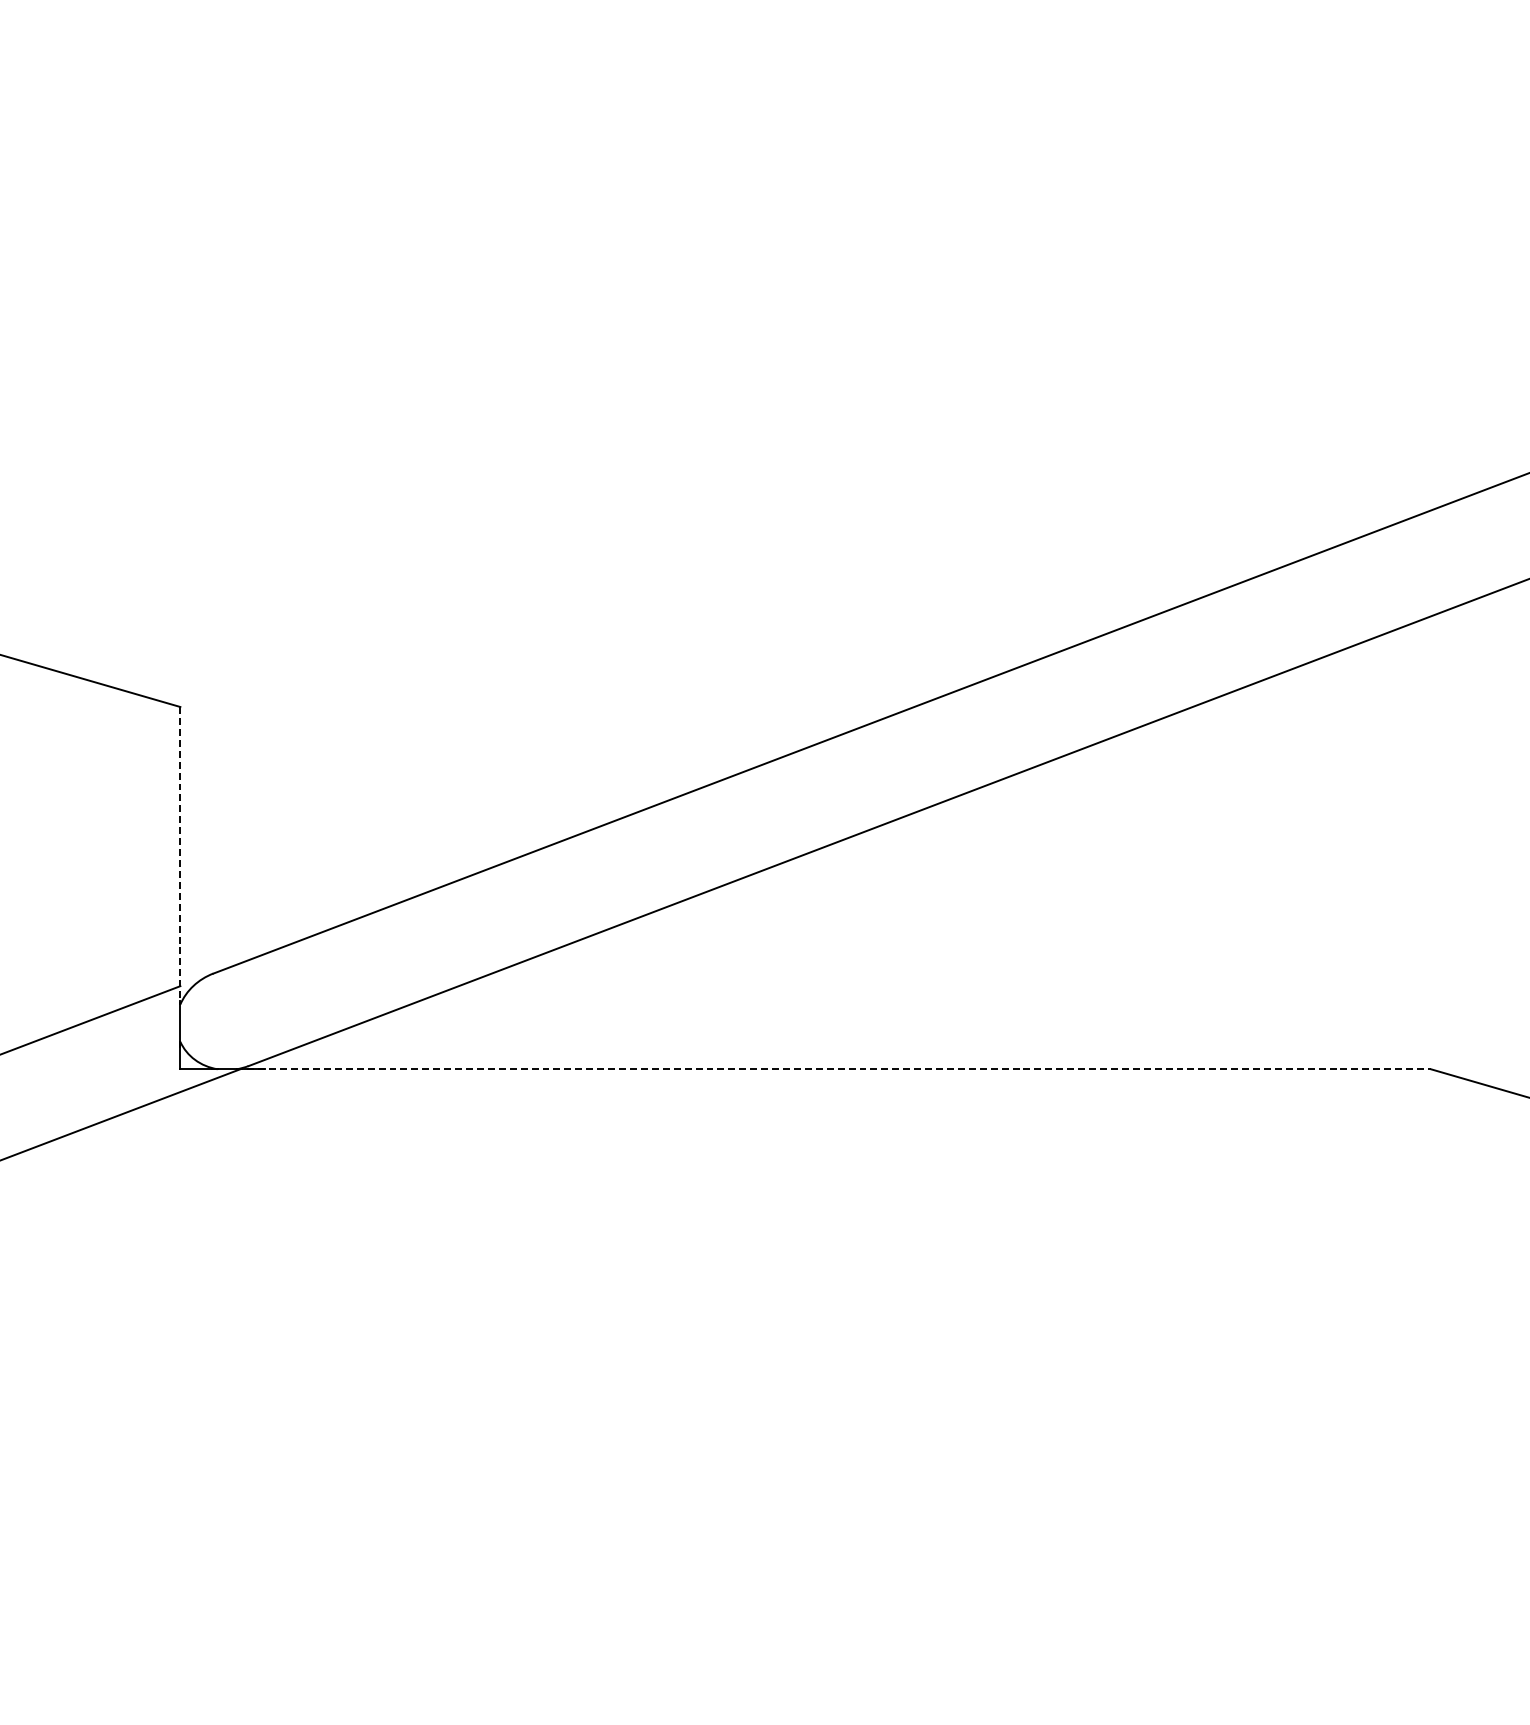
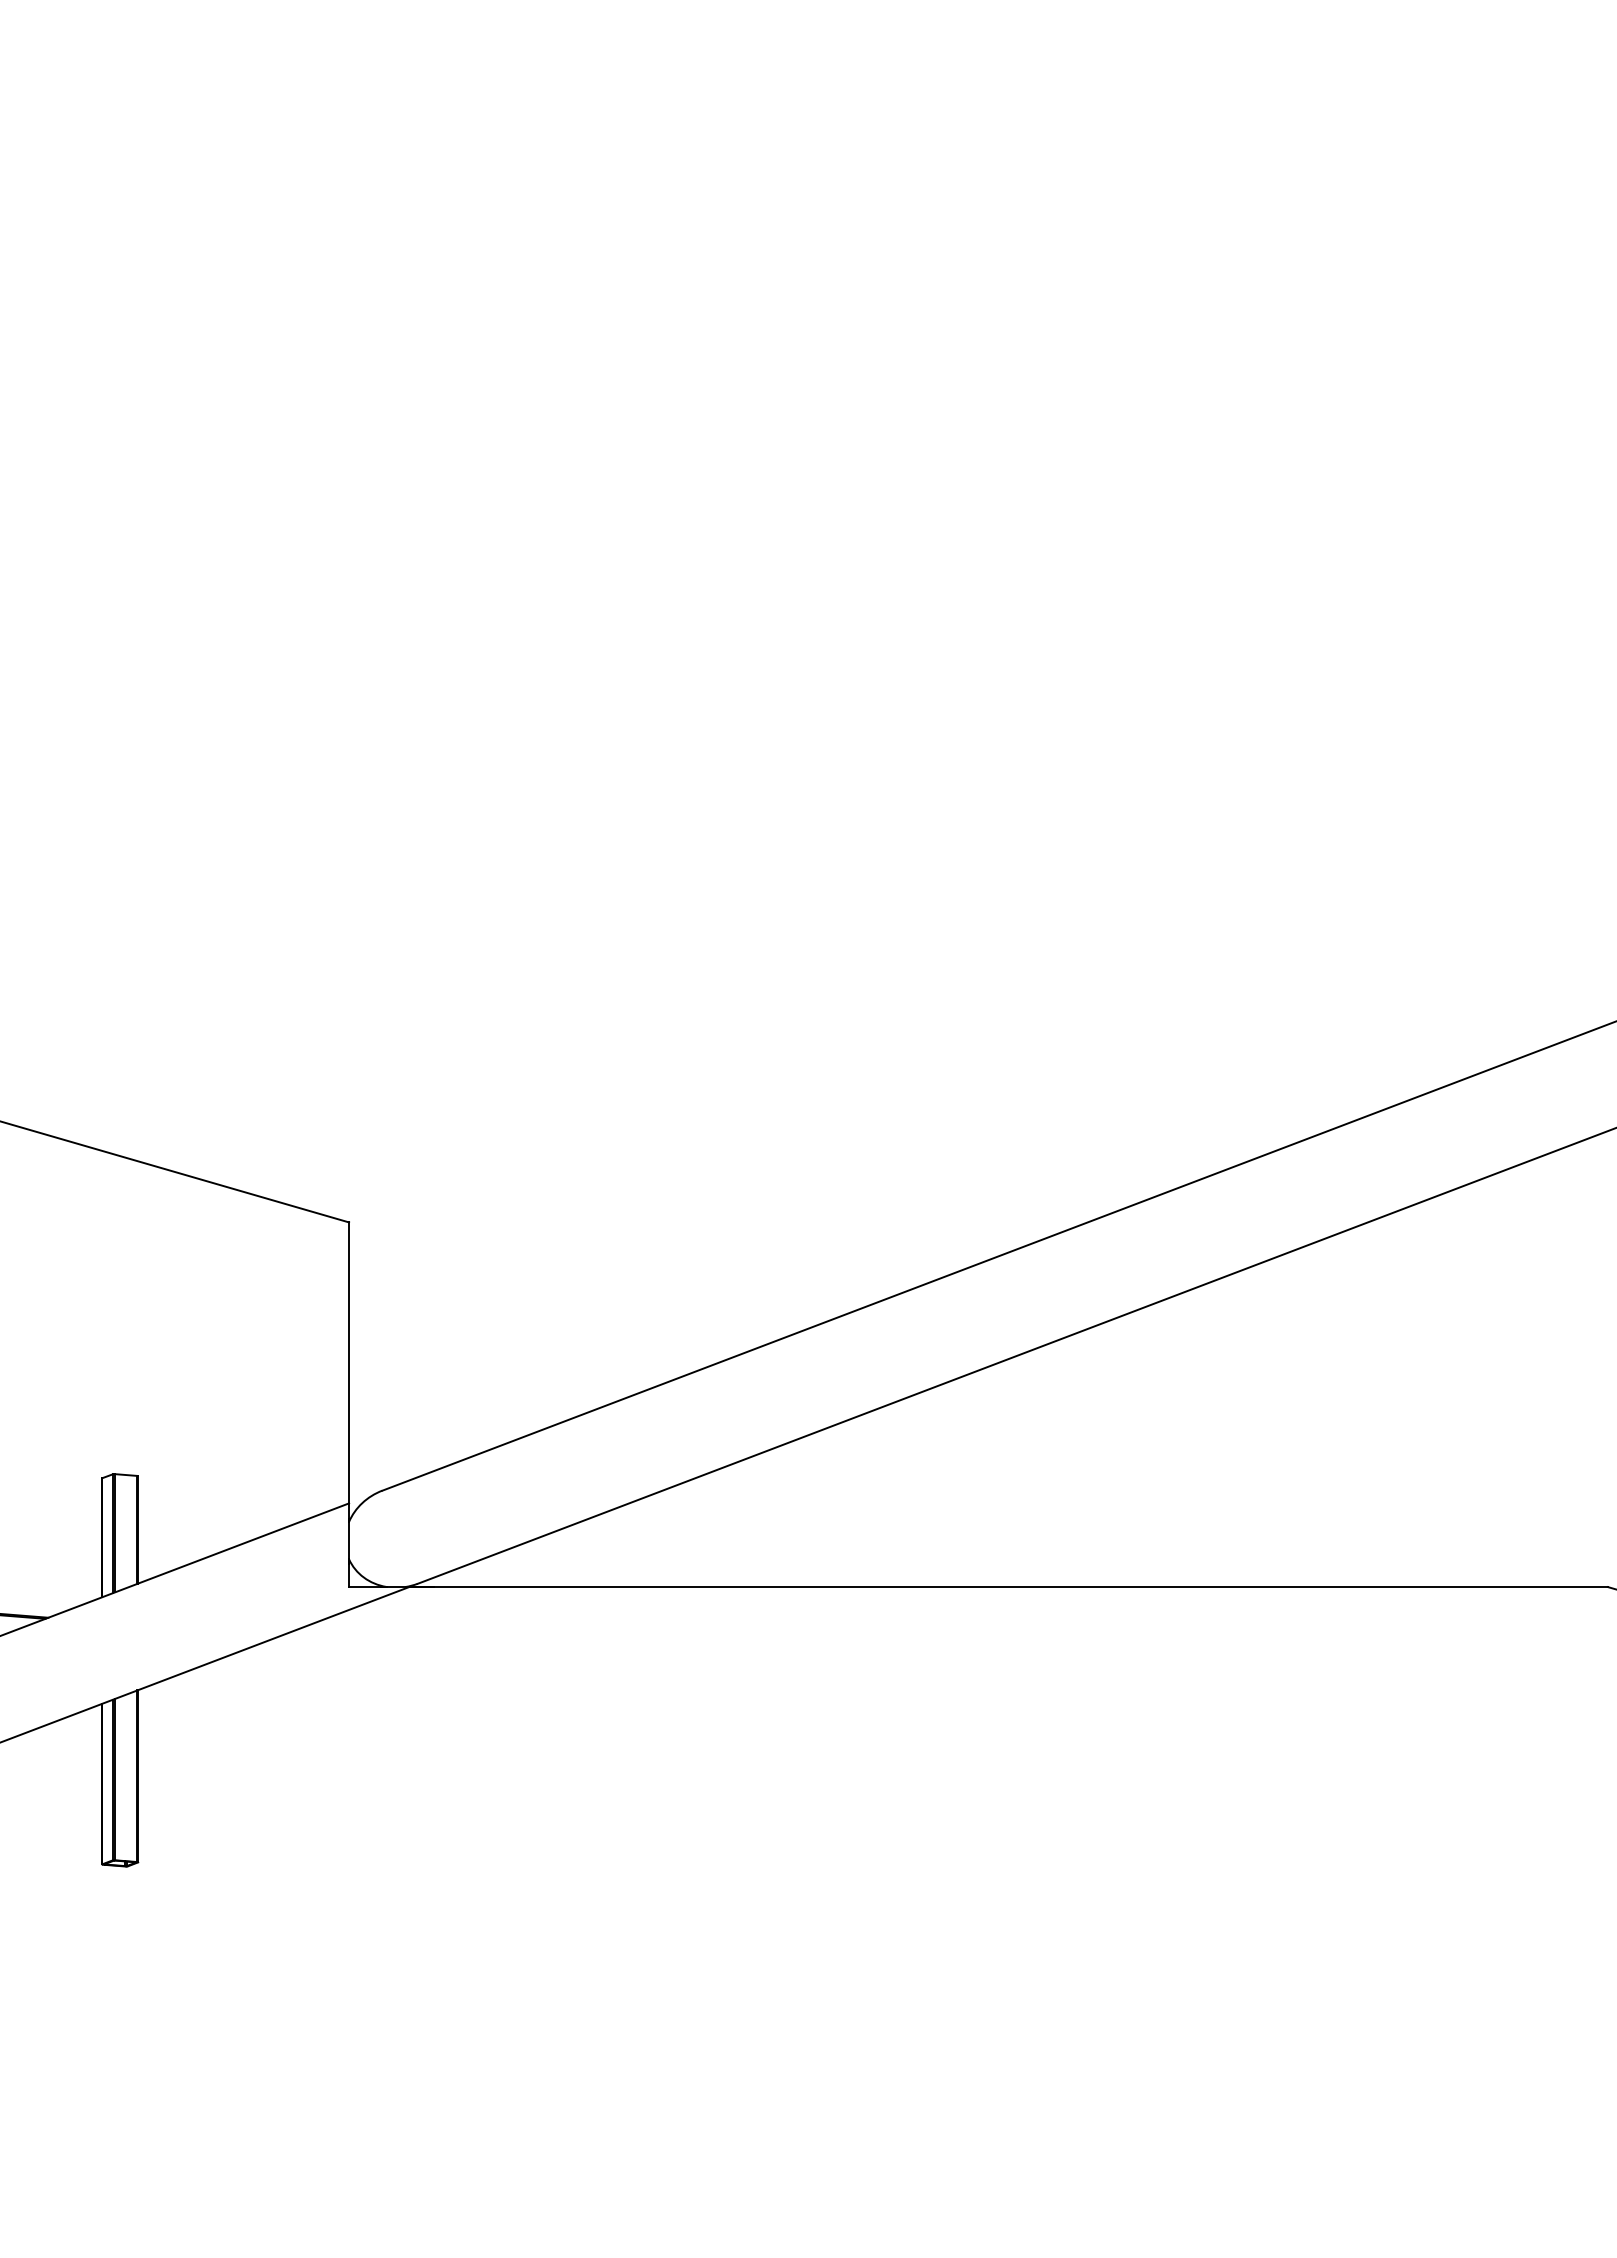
line: (180, 856) -> (349, 1372), dashed -> solid
line: (834, 1069) -> (1007, 1587), dashed -> solid

